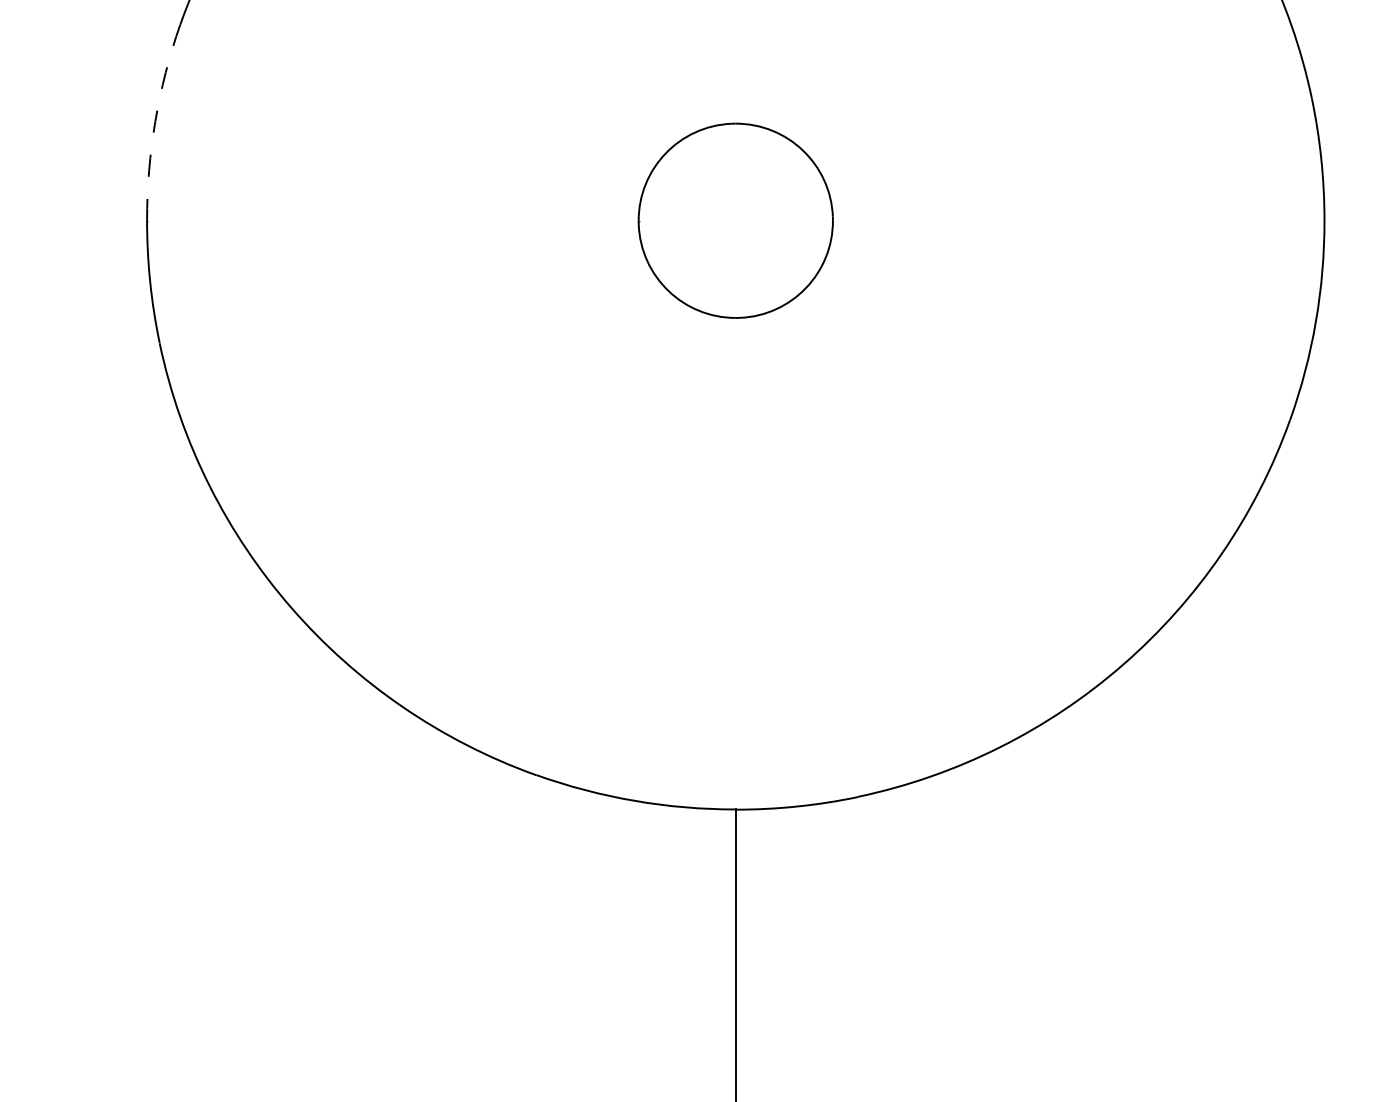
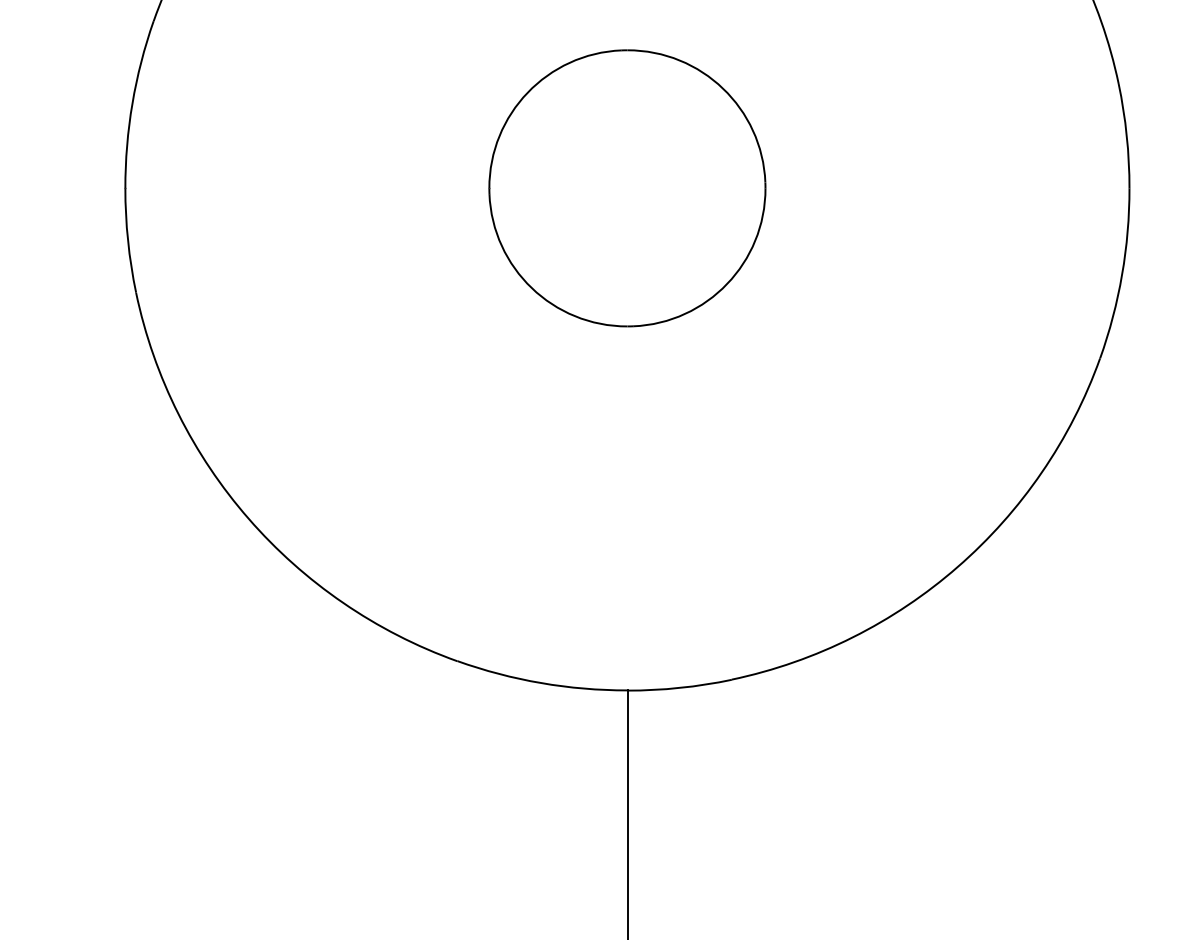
arc: (155, 121) -> (132, 103), dashed -> solid
part: (735, 220) -> (627, 188), size x1.67

